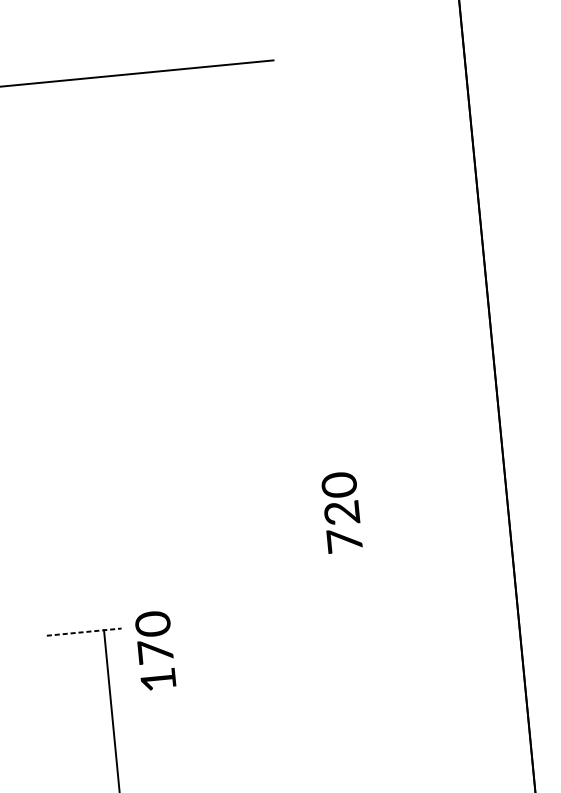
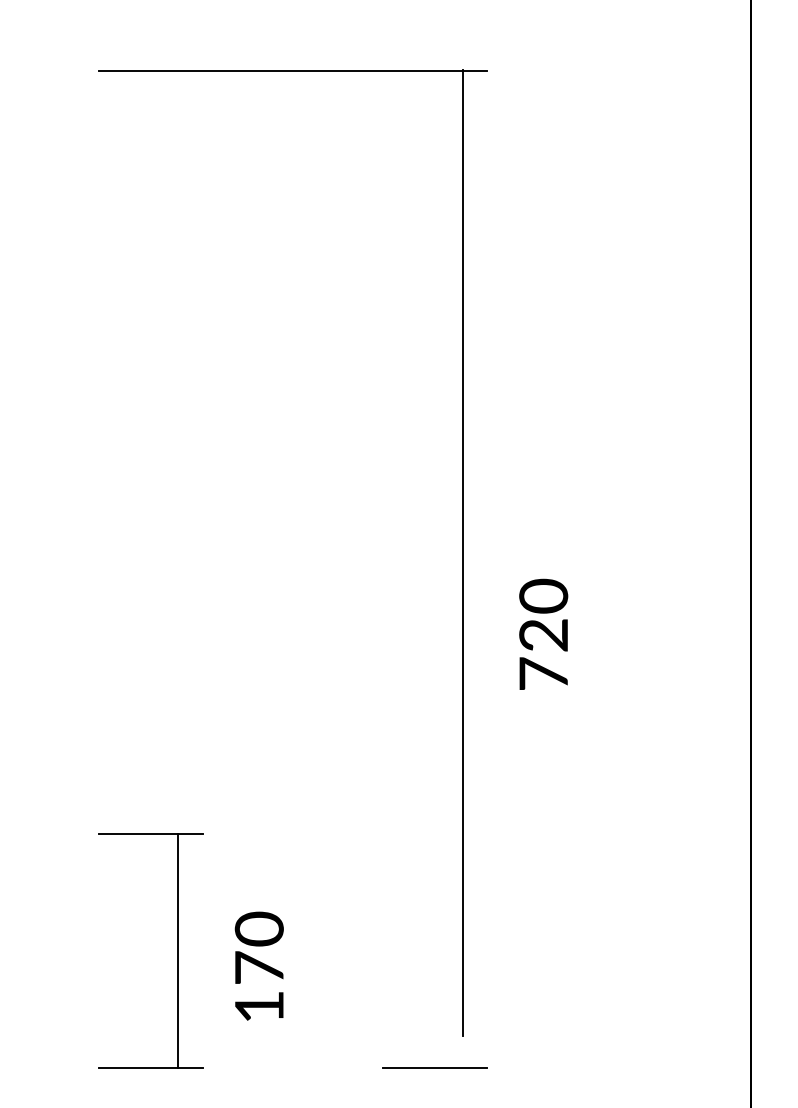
line: (288, 408) -> (462, 552), added
text: (341, 511) -> (543, 633), moved
line: (84, 632) -> (151, 834), dashed -> solid
text: (154, 650) -> (258, 965), moved
line: (305, 780) -> (435, 1068), added

